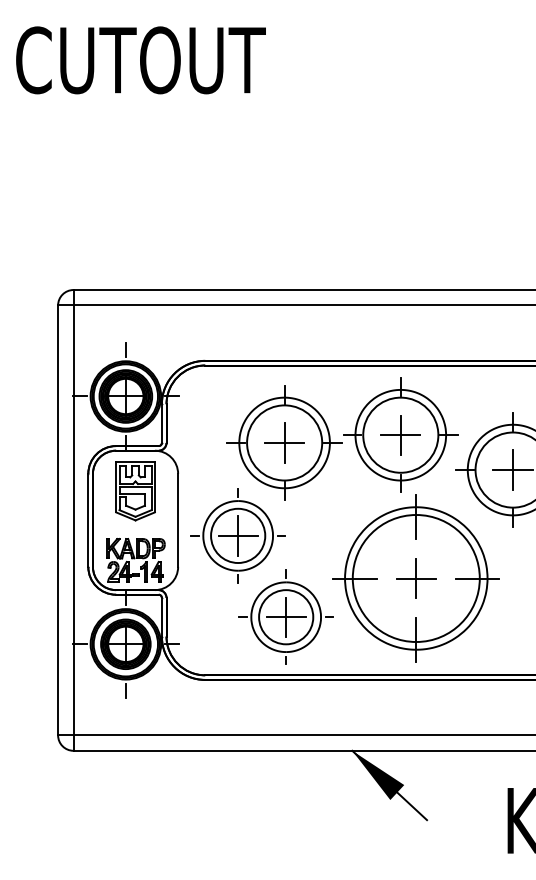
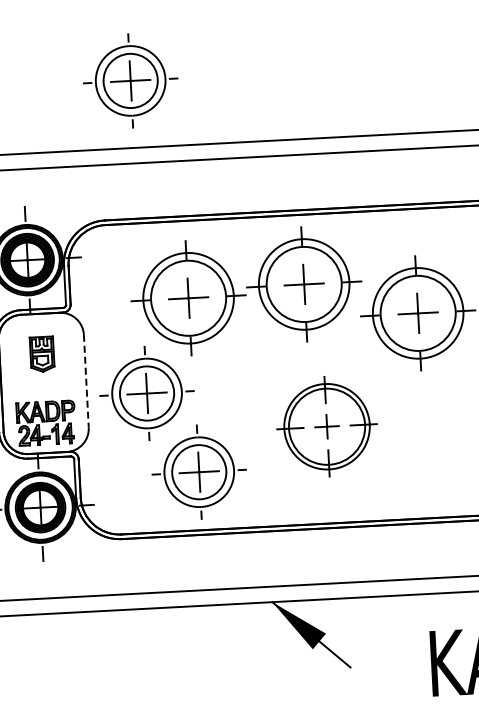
part: (237, 222) -> (129, 80), added
part: (135, 491) -> (42, 354), size x0.6
line: (178, 520) -> (86, 381), solid -> dashed
part: (415, 578) -> (326, 426), size x0.6

